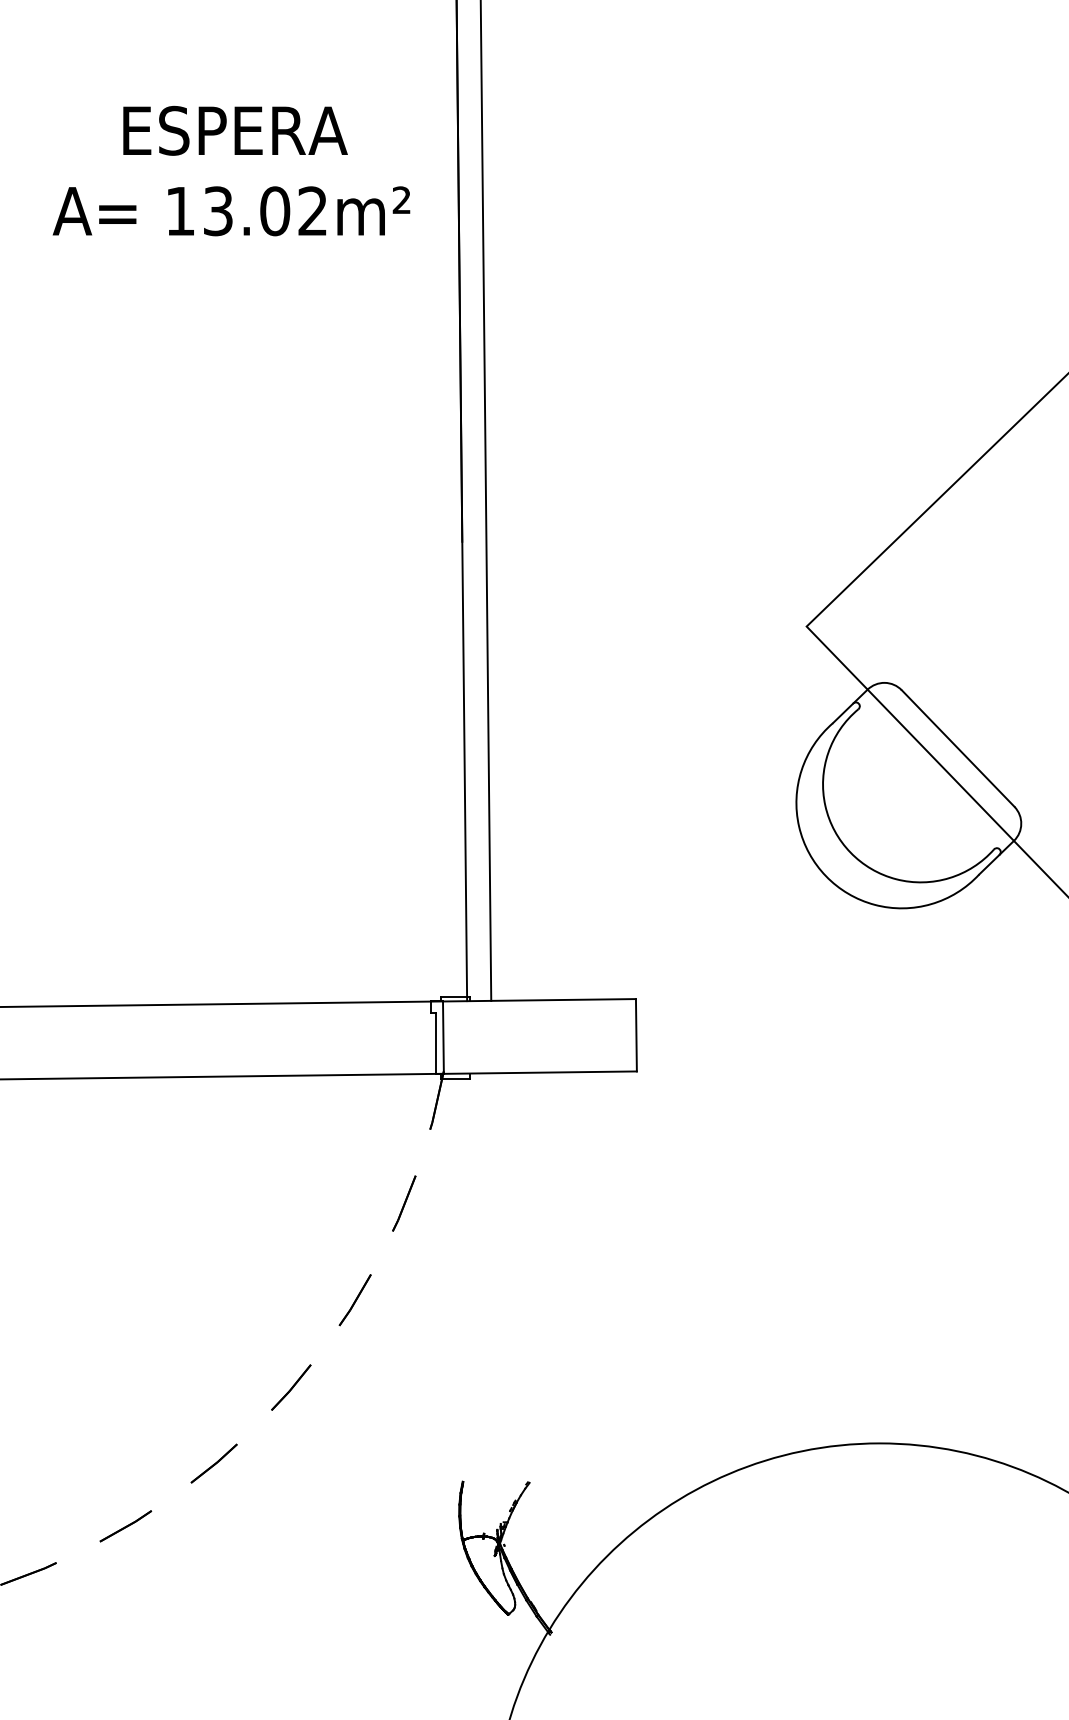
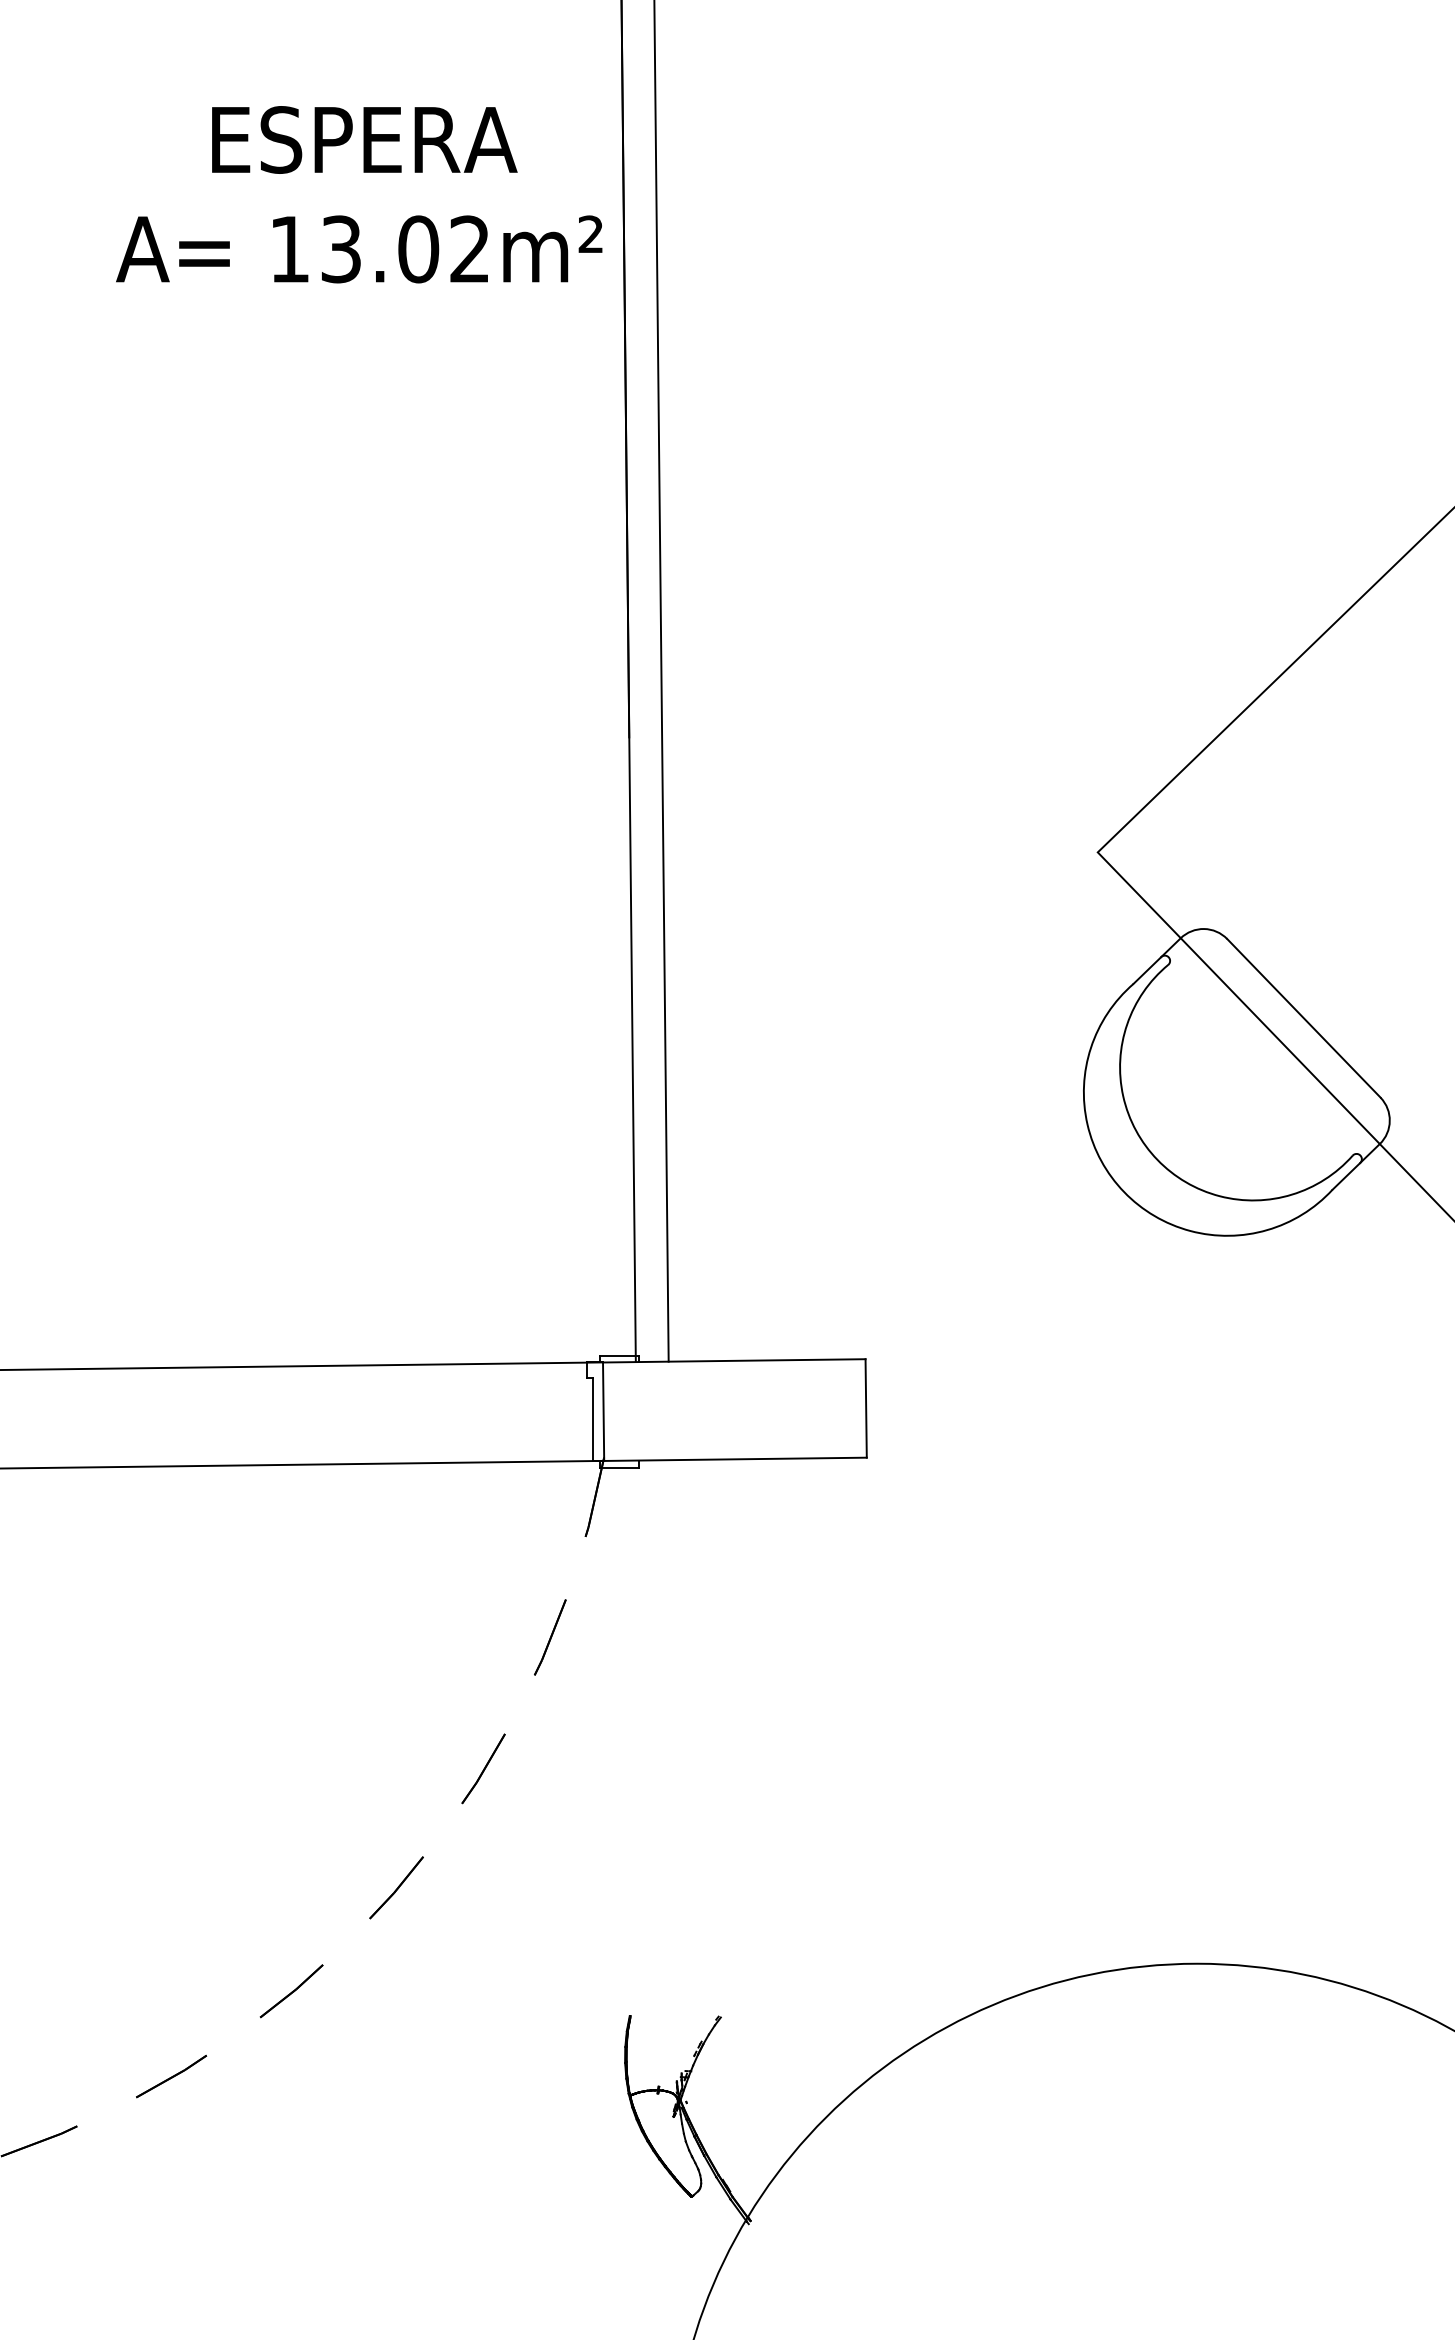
text: (231, 170) -> (359, 194), moved

